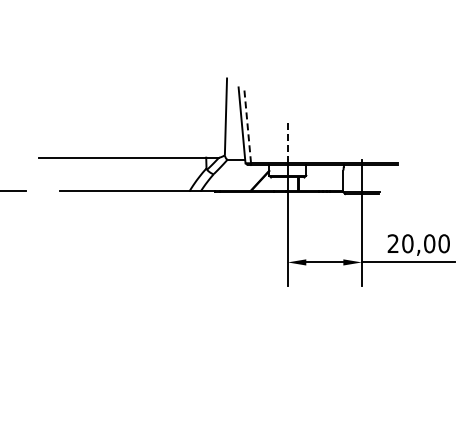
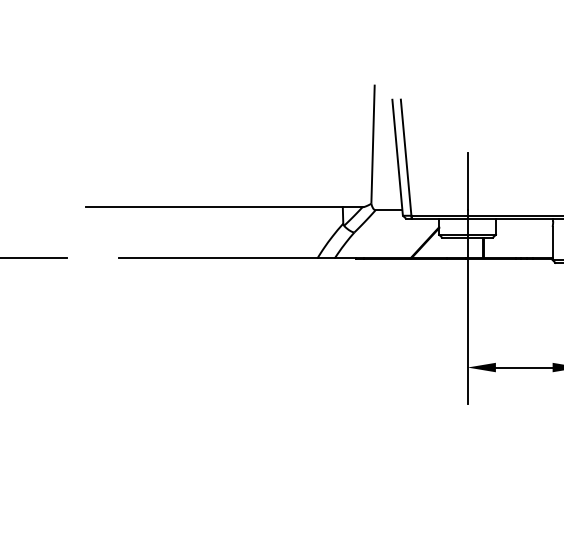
line: (247, 124) -> (405, 156), dashed -> solid
line: (287, 141) -> (467, 182), dashed -> solid

